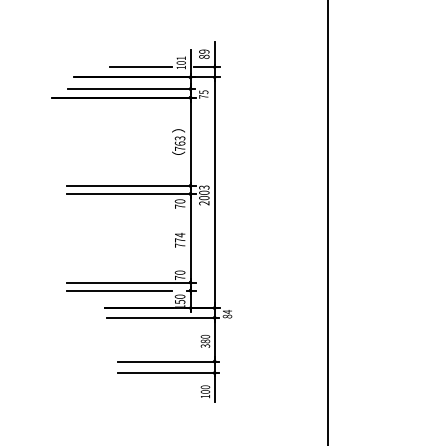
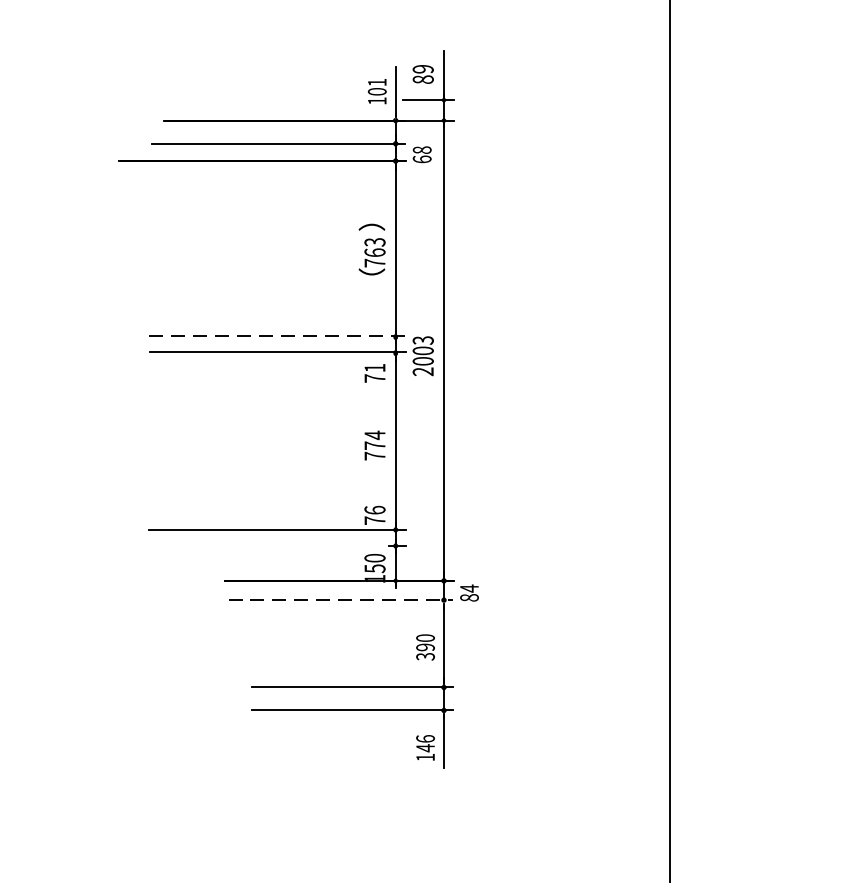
line: (141, 67) -> (297, 100), removed
text: (203, 94) -> (421, 154), 75 -> 68
line: (131, 185) -> (277, 336), solid -> dashed
text: (179, 201) -> (373, 368), 70 -> 71
text: (179, 272) -> (373, 509), 70 -> 76
line: (119, 290) -> (254, 545), removed
line: (163, 317) -> (341, 599), solid -> dashed
text: (205, 341) -> (425, 647), 380 -> 390
text: (205, 389) -> (425, 743), 100 -> 146

